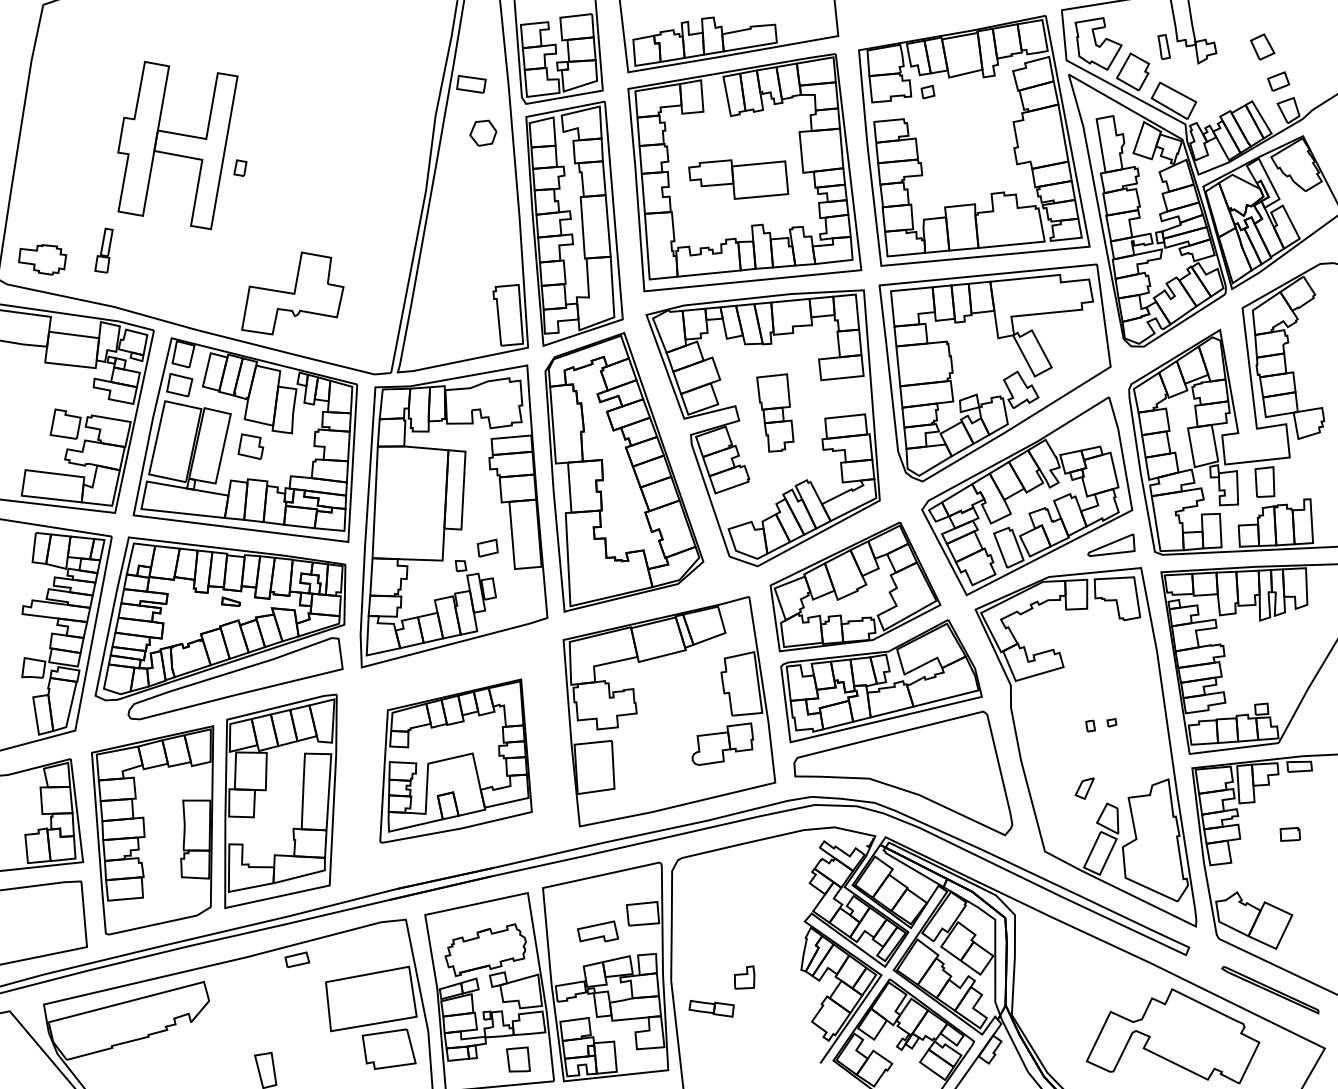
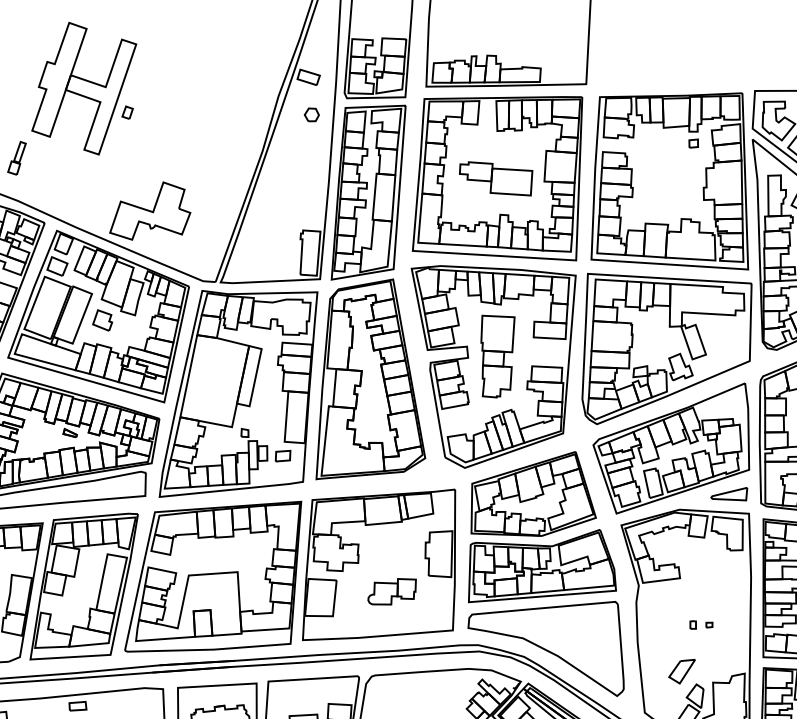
part: (927, 91) -> (693, 143), moved
part: (483, 132) -> (312, 114), size x0.71
part: (775, 412) -> (496, 355), size x1.43
part: (487, 547) -> (282, 455), moved
part: (722, 743) -> (392, 591), moved
part: (455, 760) -> (218, 576), size x1.43
part: (1084, 788) -> (681, 670), size x1.67

